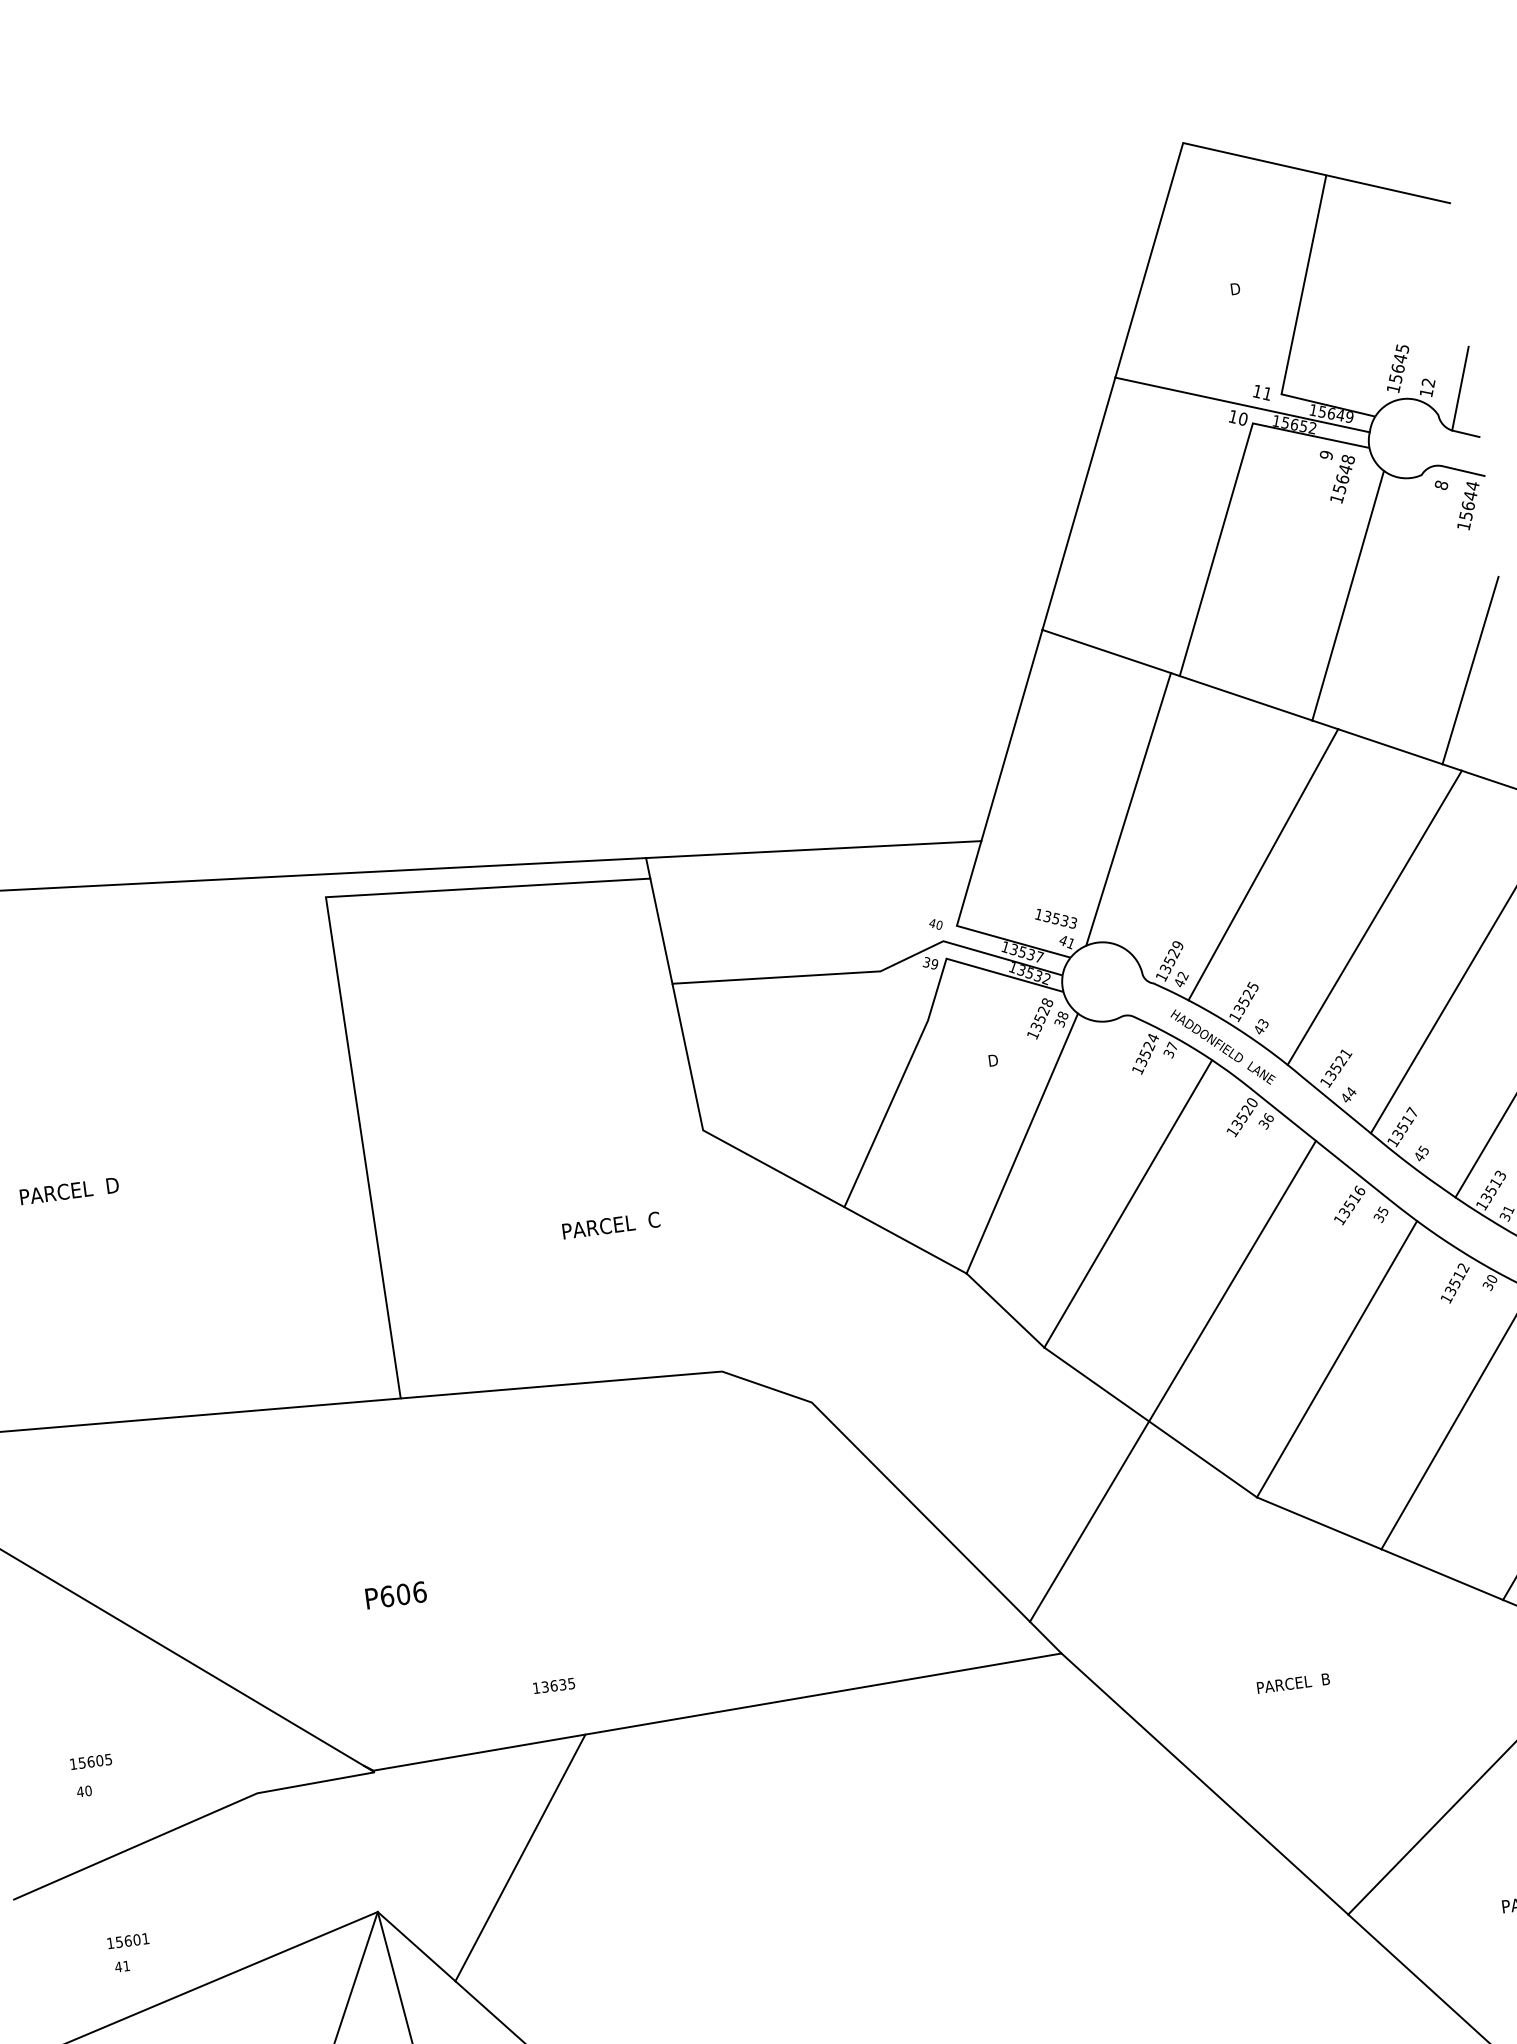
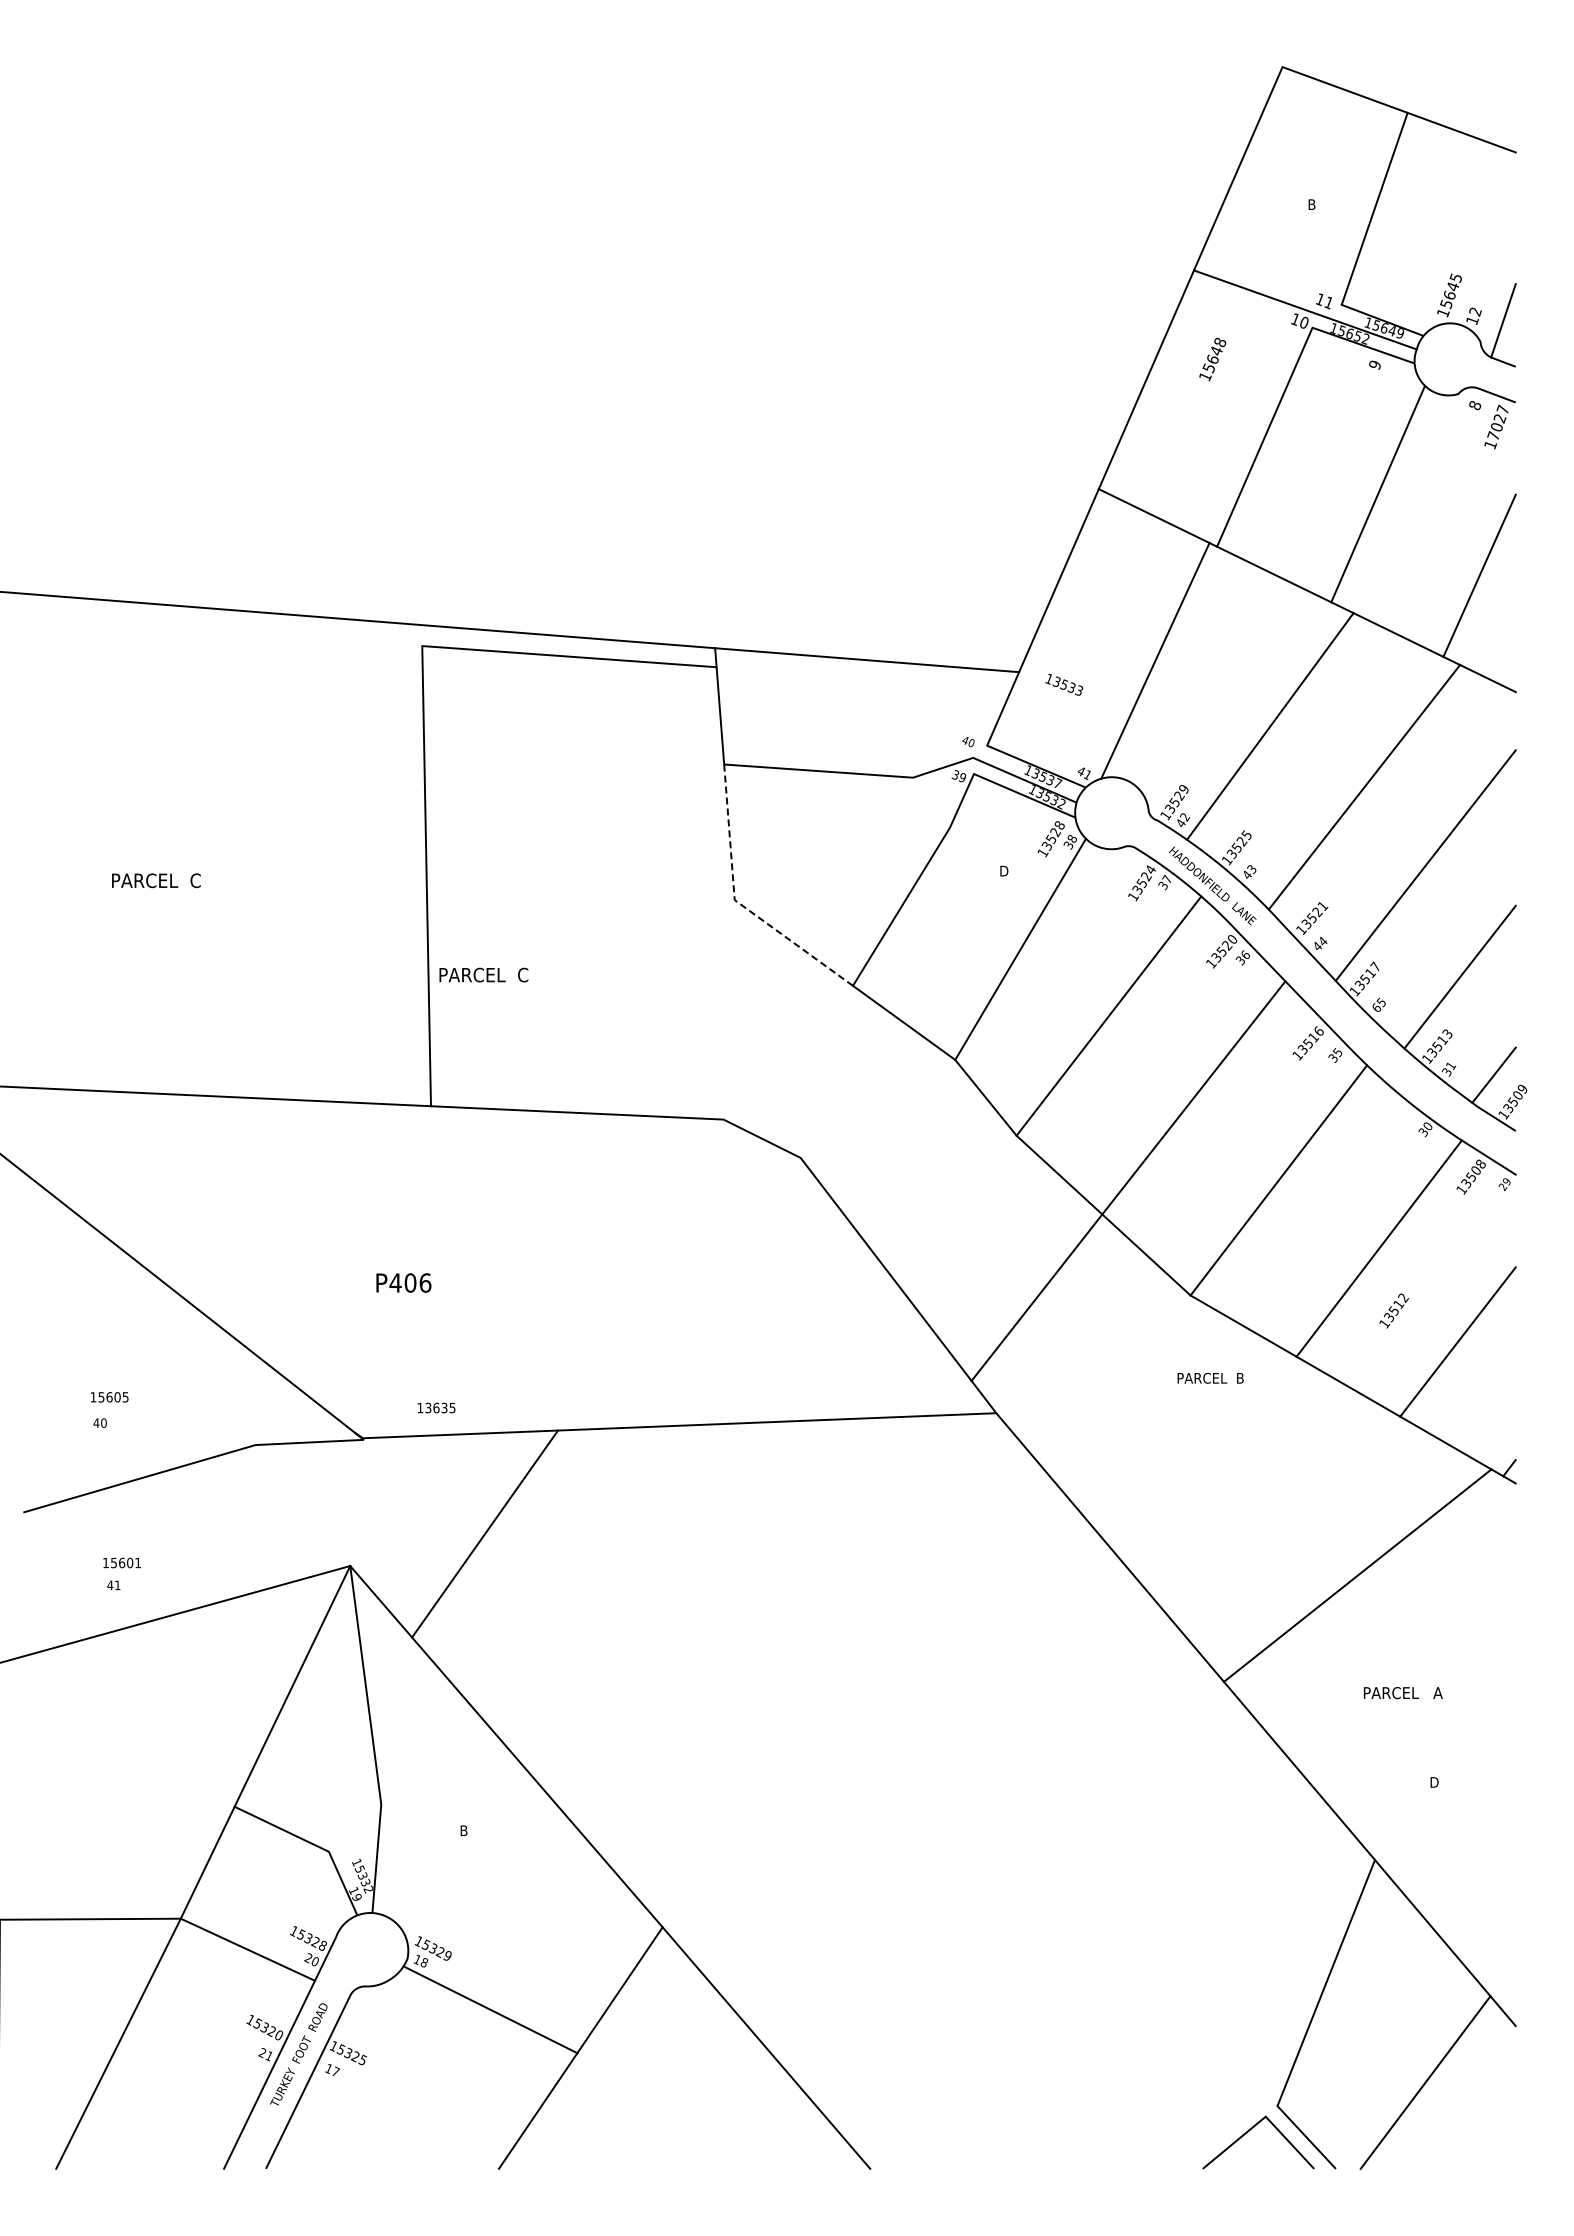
text: (1236, 288) -> (1313, 204), D -> B
text: (1342, 479) -> (1212, 359), moved
text: (1469, 500) -> (1498, 422), 15644 -> 17027
text: (1056, 918) -> (1064, 684), moved
line: (706, 1132) -> (737, 902), solid -> dashed
text: (1419, 1156) -> (1376, 1007), 45 -> 65
text: (111, 1185) -> (195, 880), PARCEL  D -> PARCEL  C
text: (610, 1224) -> (483, 974), moved
text: (1454, 1283) -> (1393, 1310), moved
text: (386, 1595) -> (395, 1282), P606 -> P406
text: (1293, 1682) -> (1210, 1377), moved
text: (554, 1685) -> (436, 1407), moved

